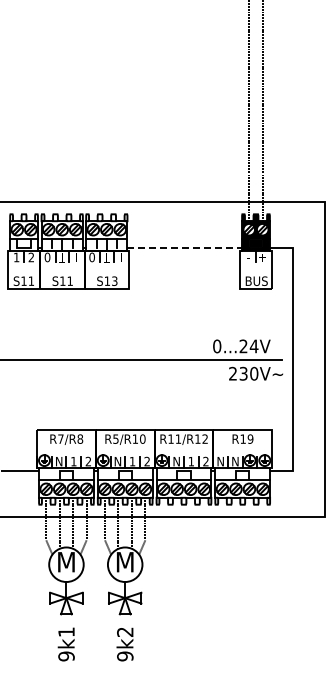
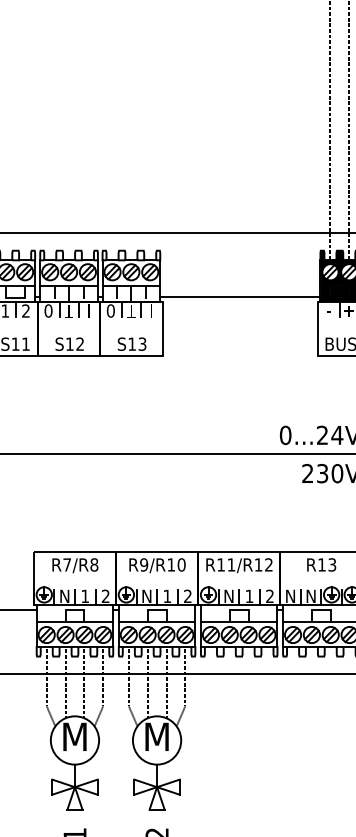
line: (185, 247) -> (241, 297), dashed -> solid
text: (69, 280) -> (79, 343), S11 -> S12
text: (115, 438) -> (143, 564), R5/R10 -> R9/R10
text: (250, 438) -> (332, 564), R19 -> R13

